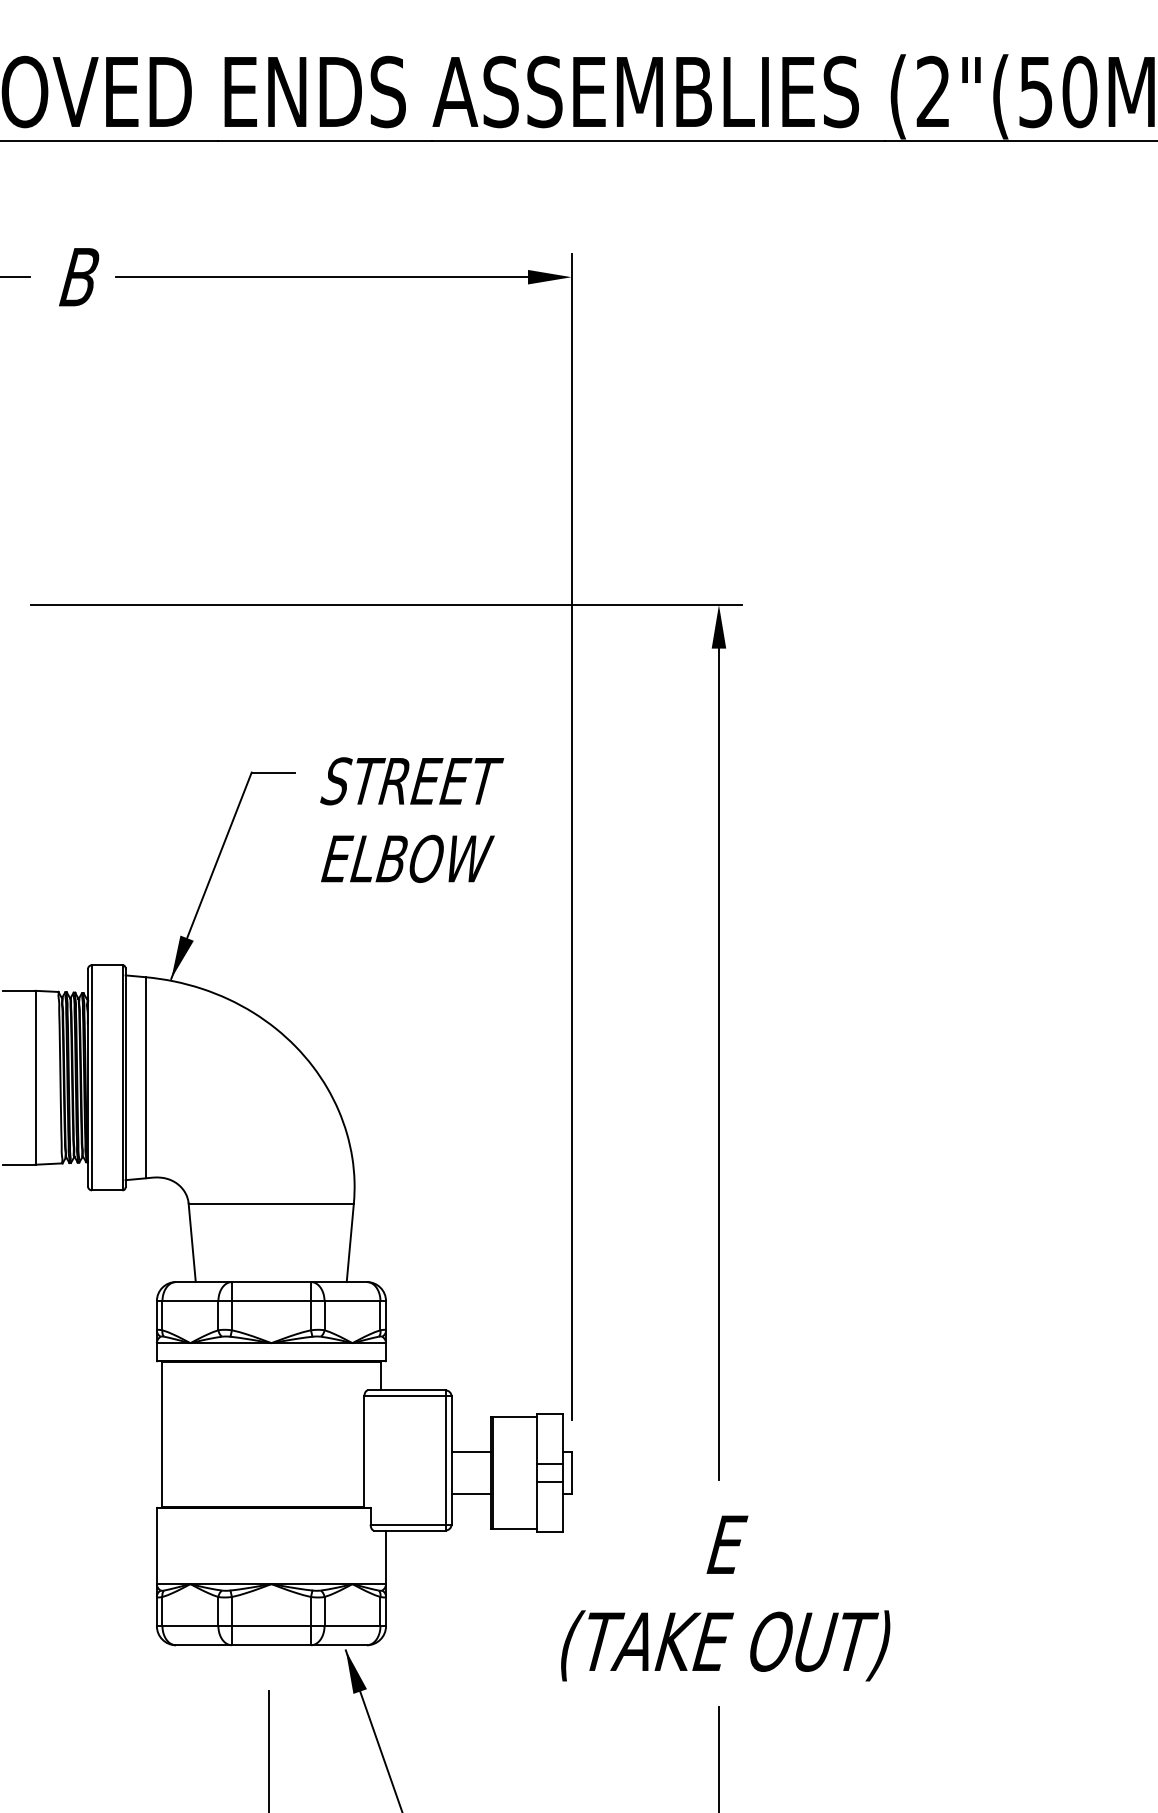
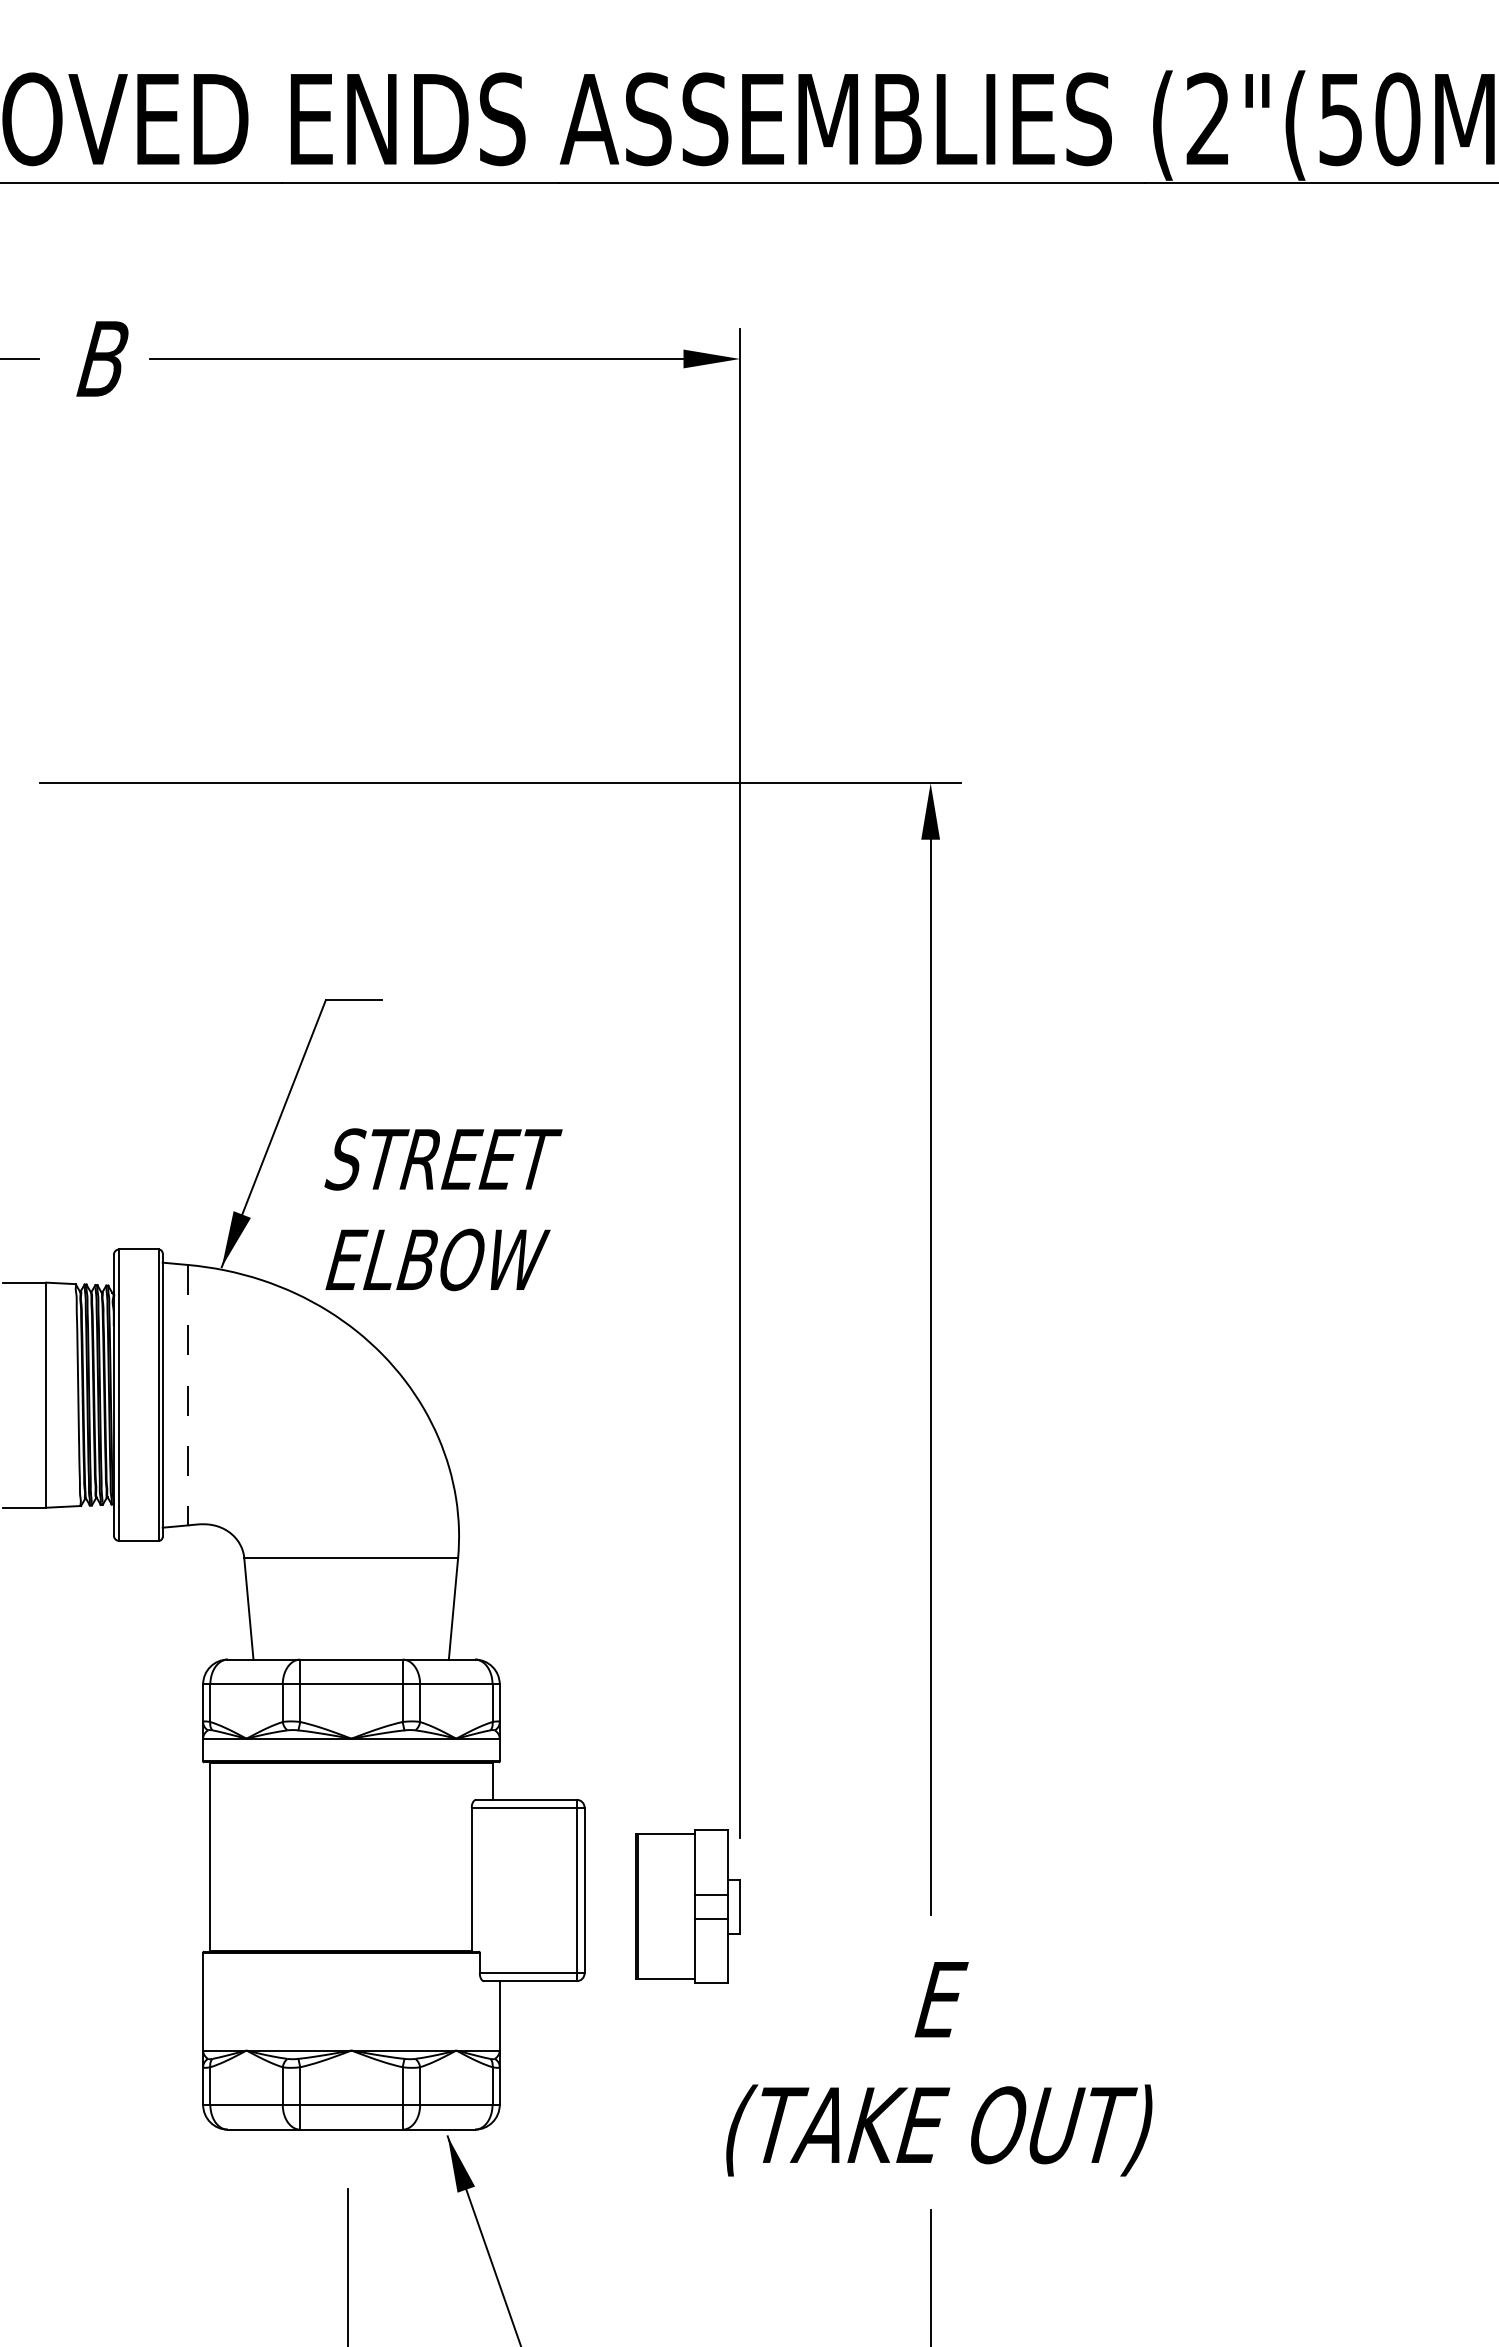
text: (412, 819) -> (443, 1209), moved
line: (145, 1078) -> (188, 1395), solid -> dashed
line: (471, 1451) -> (610, 1879), removed
line: (471, 1494) -> (610, 1934), removed

